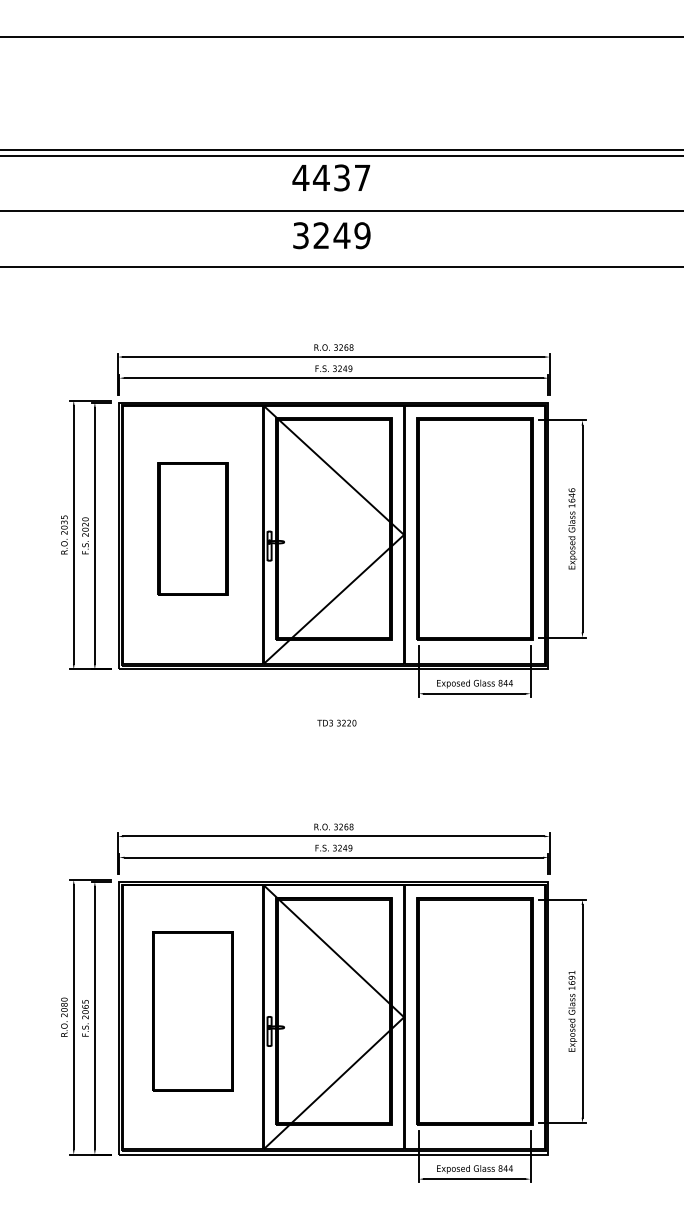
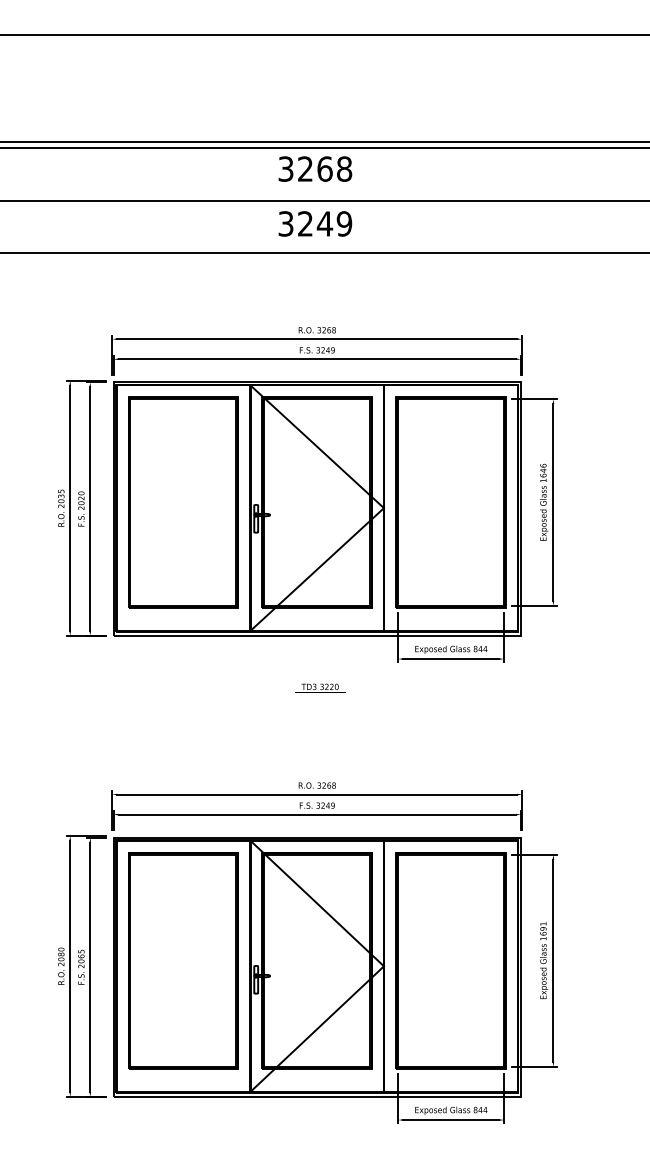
text: (331, 177) -> (315, 168), 4437 -> 3268
part: (192, 528) -> (183, 502), size x1.67
part: (192, 1011) -> (183, 960), size x1.43

